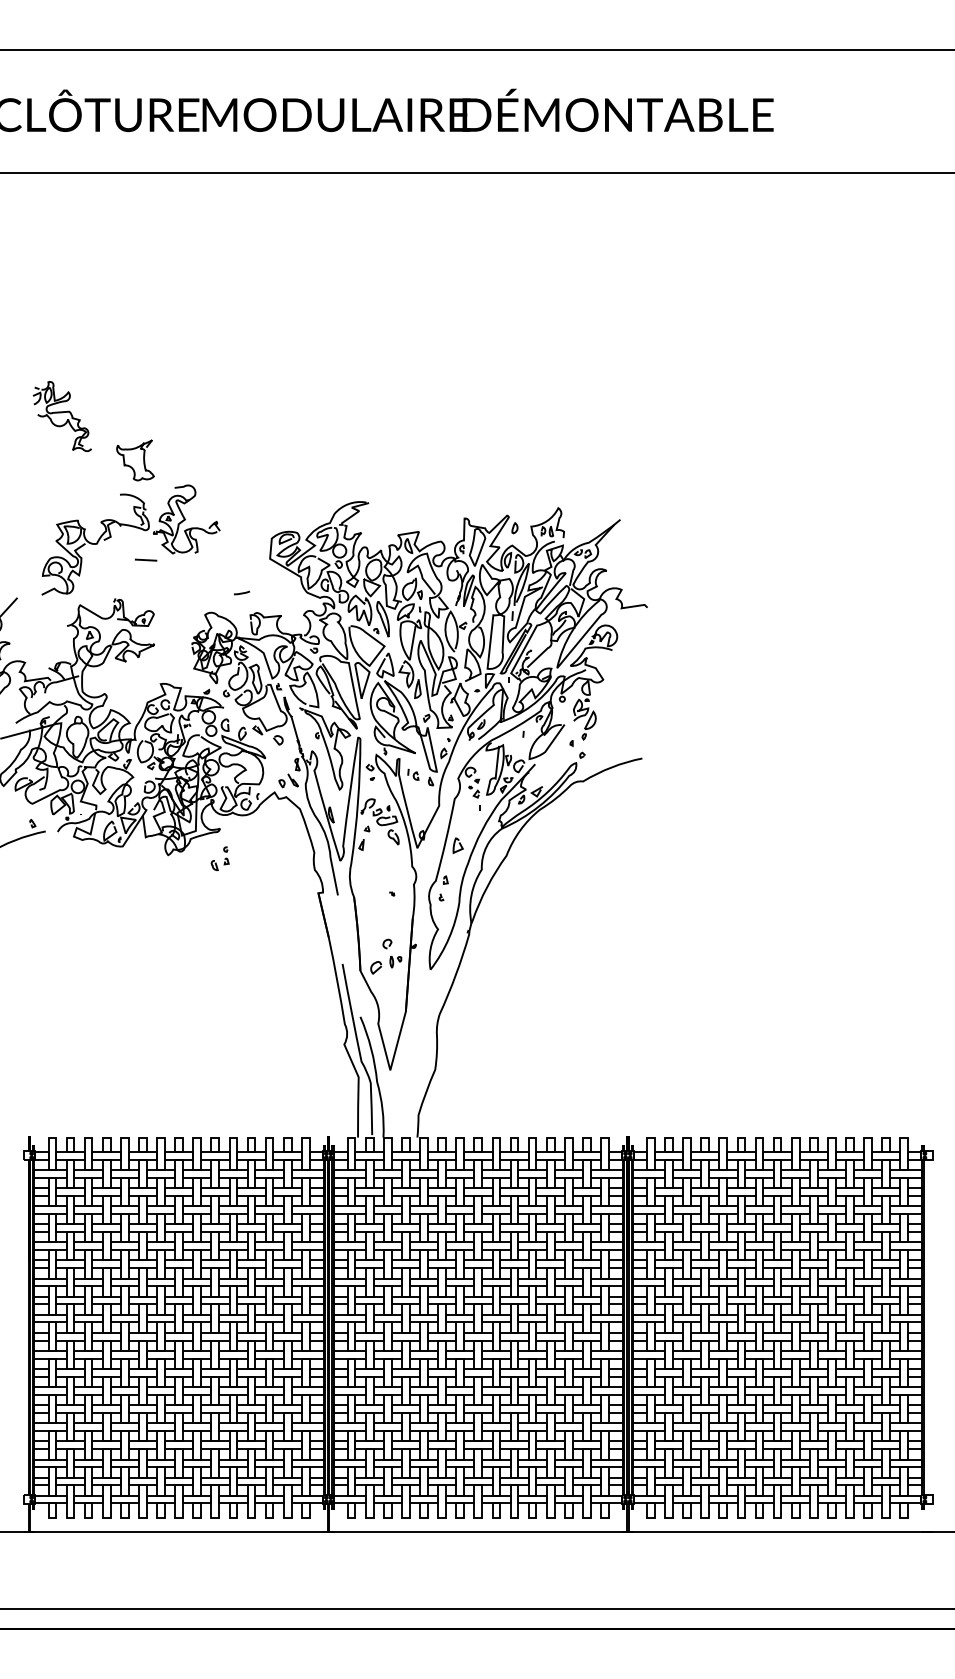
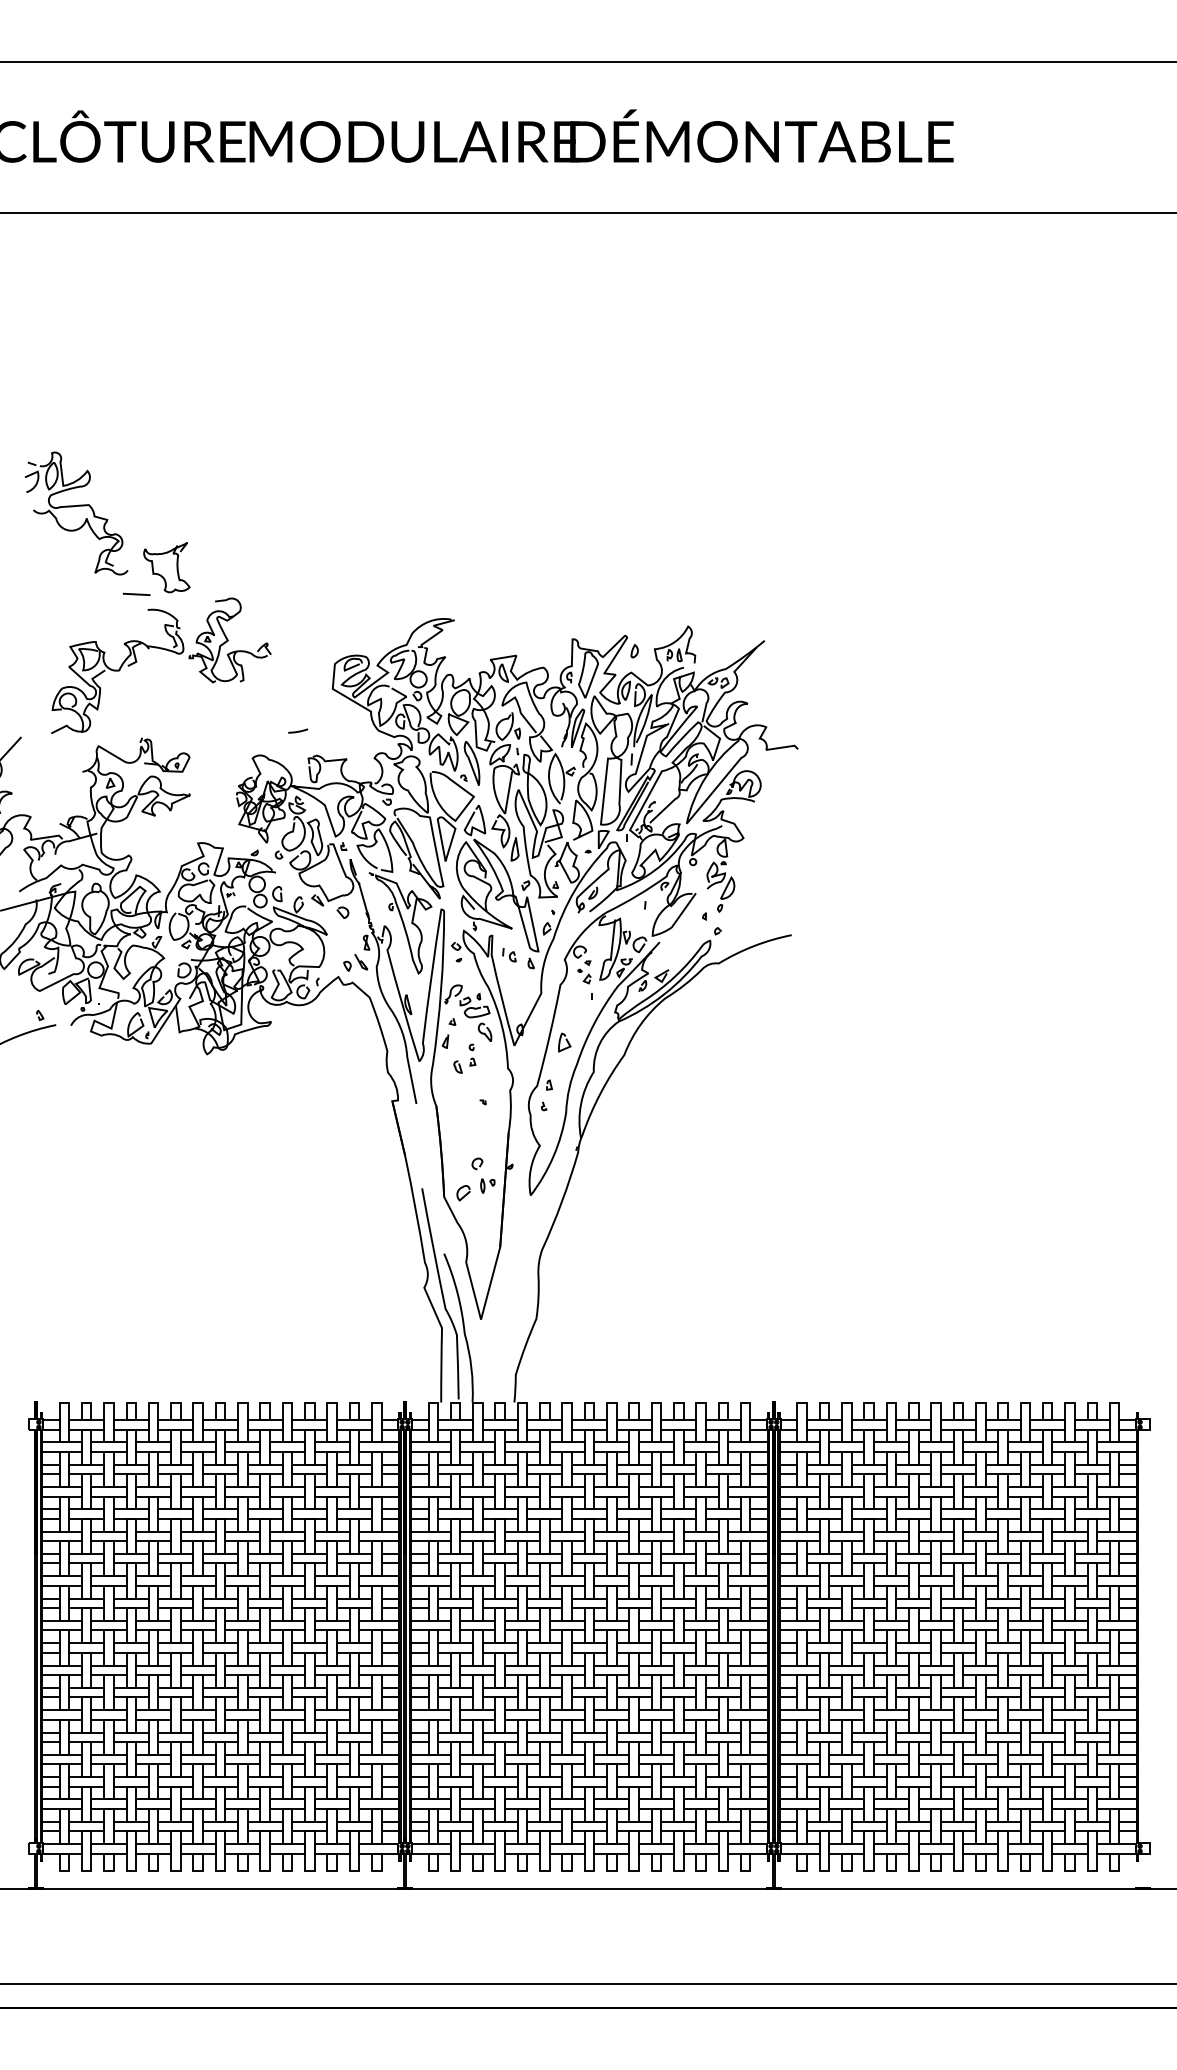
part: (62, 416) -> (76, 513), size x1.43
line: (145, 559) -> (136, 593), moved
part: (219, 858) -> (463, 1058), moved

